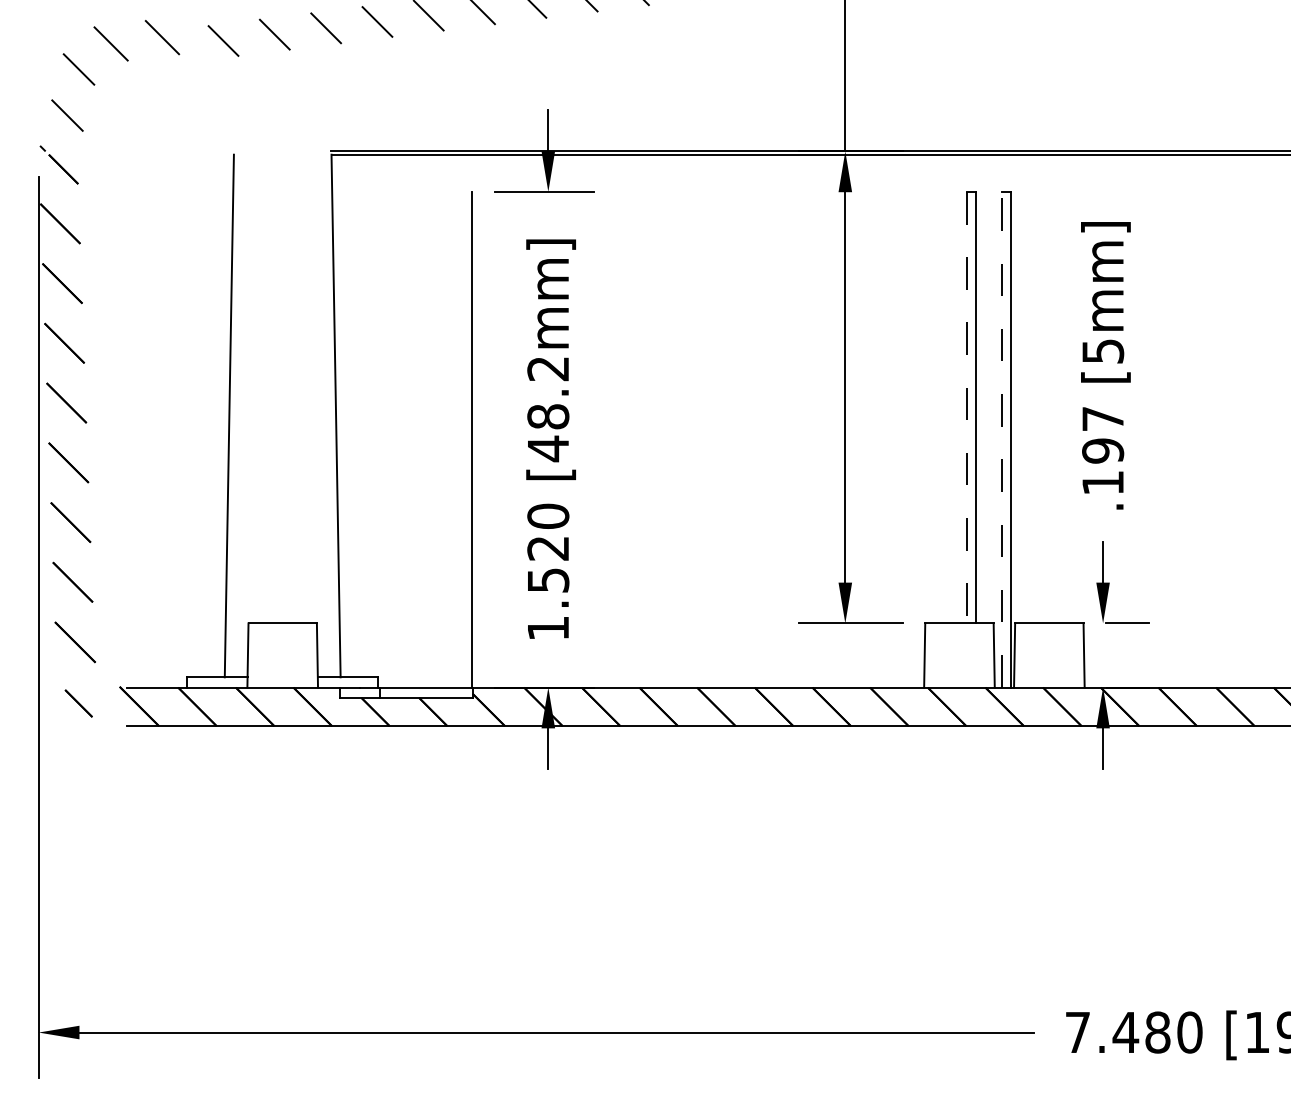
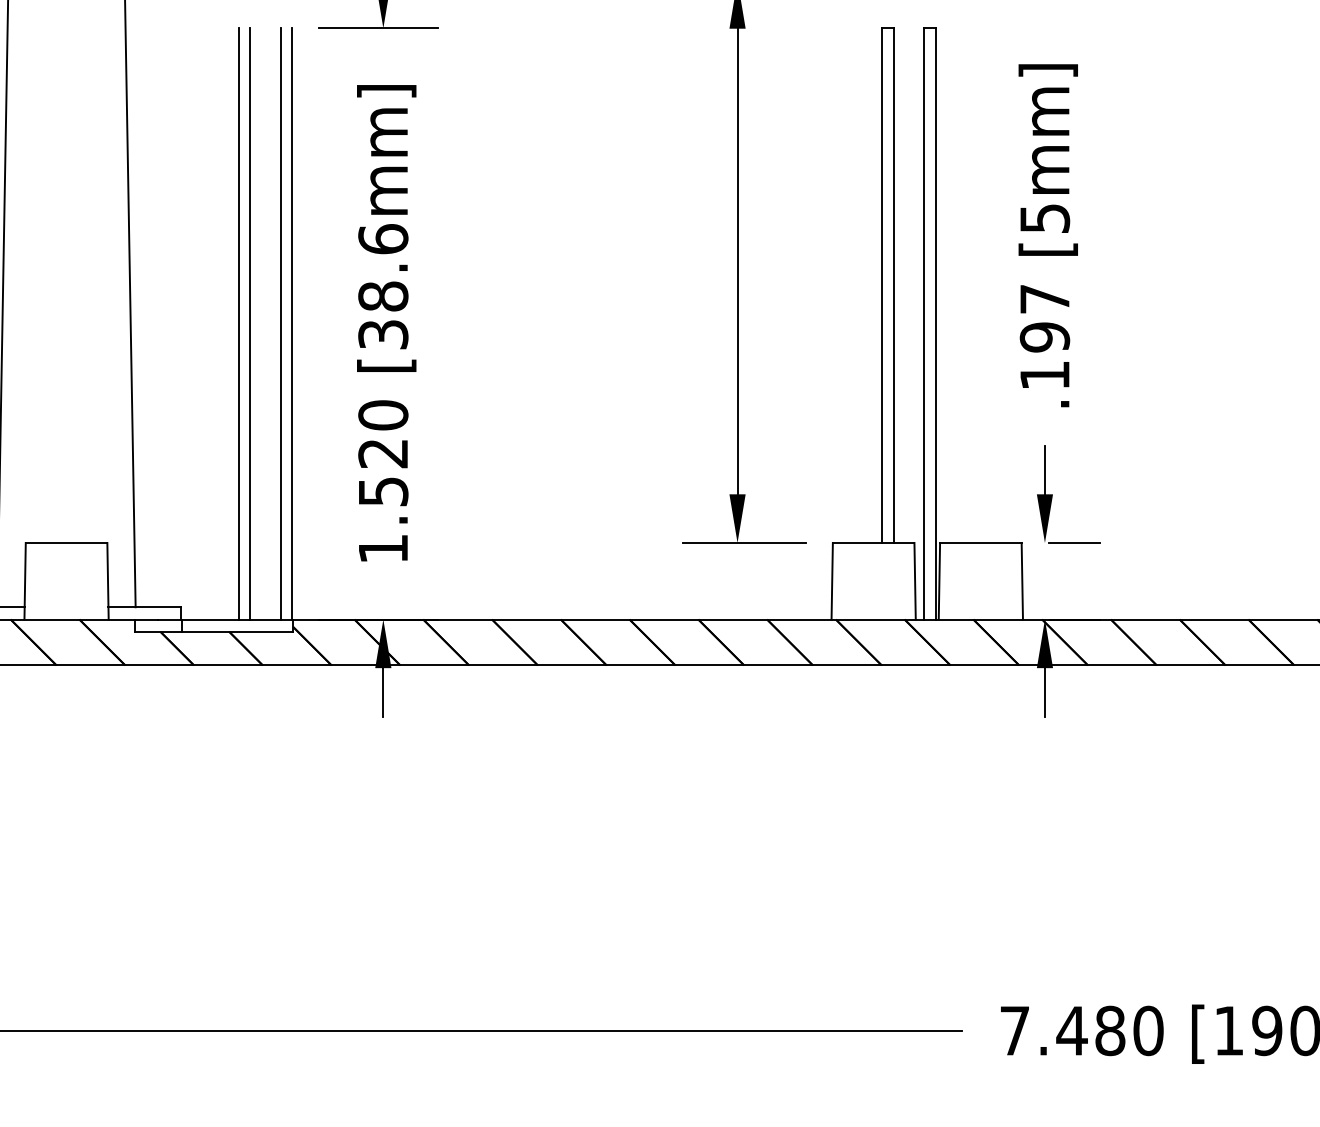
line: (966, 407) -> (882, 285), dashed -> solid
text: (548, 409) -> (383, 287), [48.2mm] -> [38.6mm]
line: (427, 439) -> (239, 323), added
line: (436, 439) -> (249, 323), added
line: (462, 439) -> (280, 323), added
line: (1001, 439) -> (923, 323), dashed -> solid

